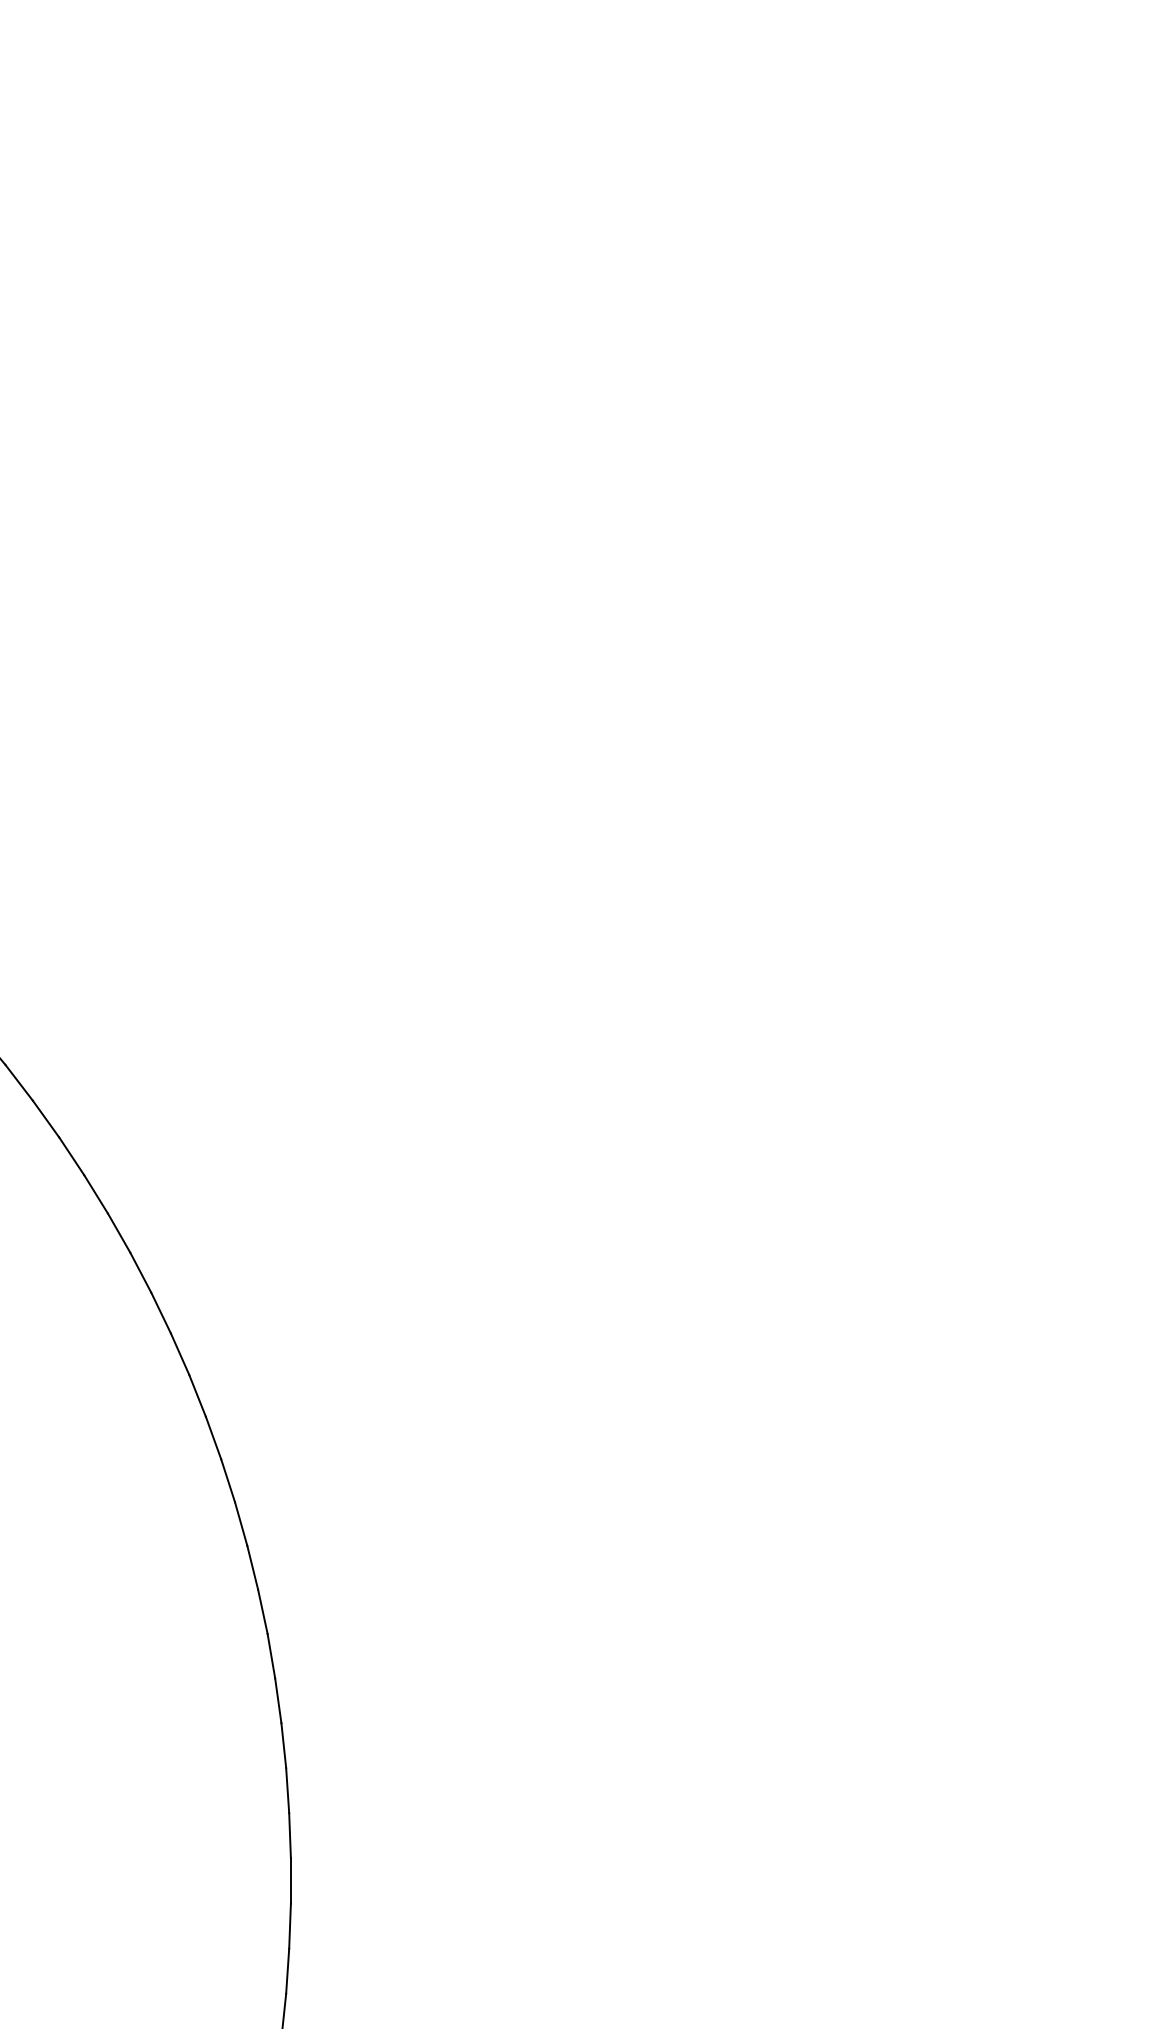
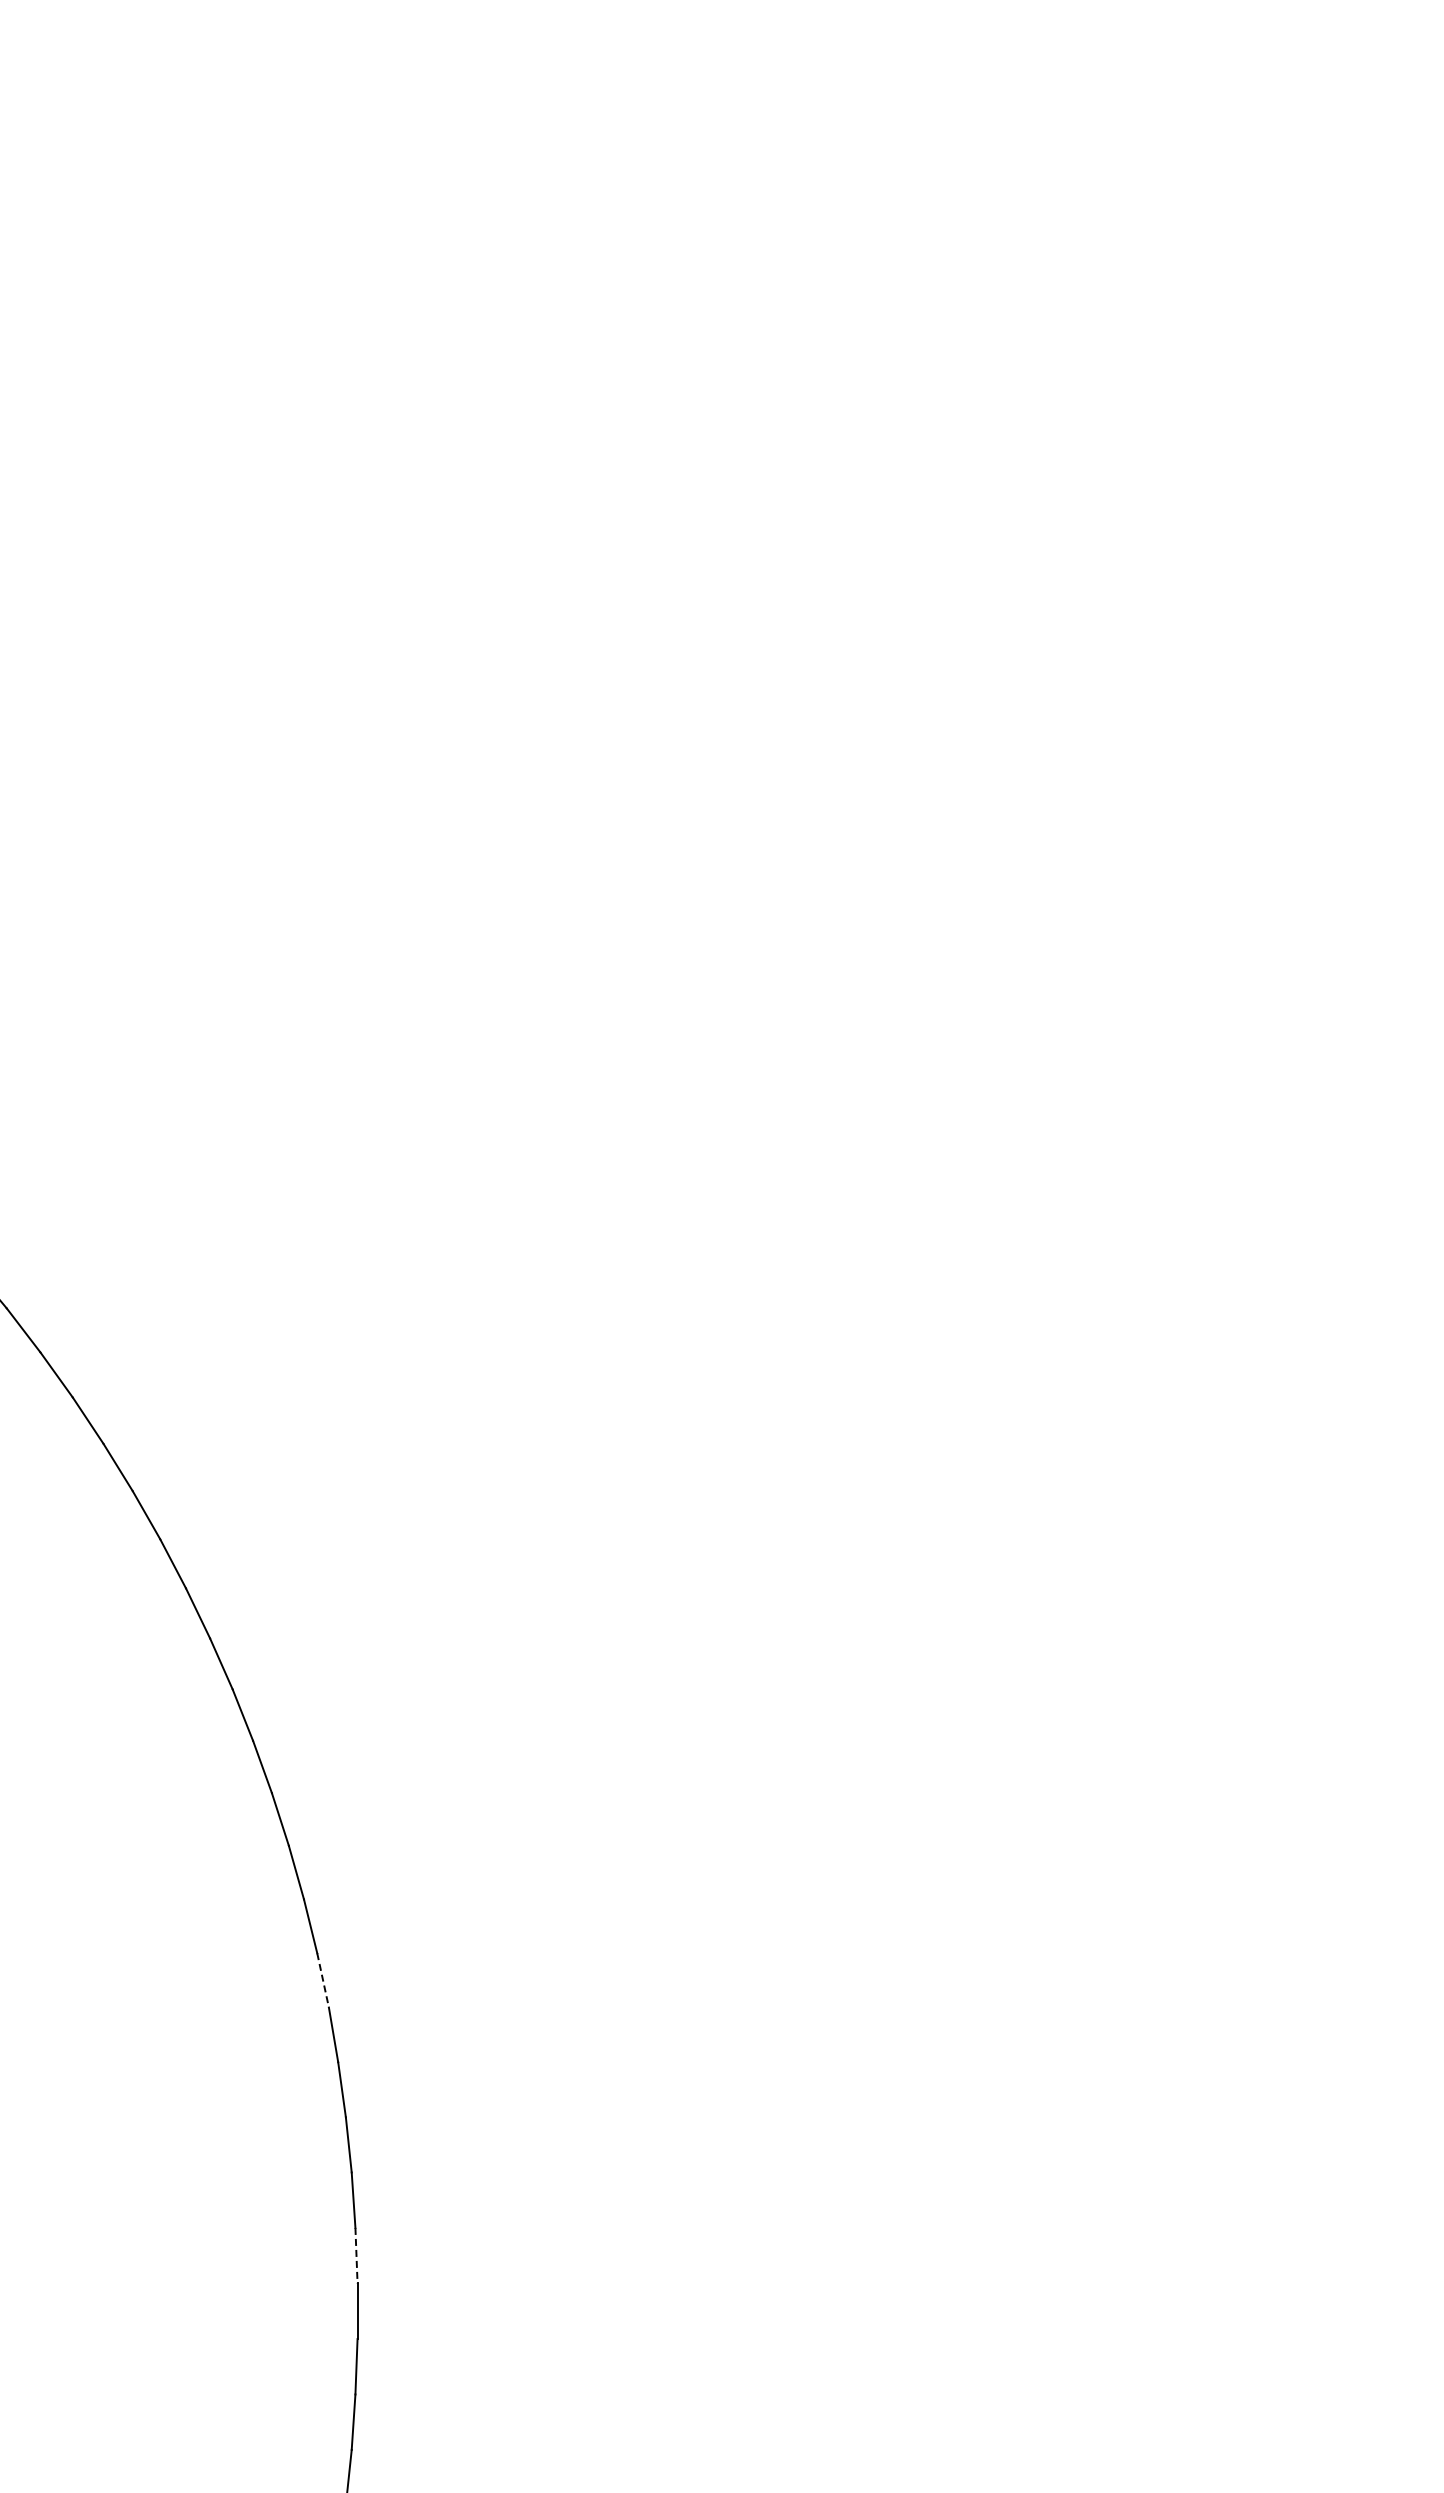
line: (263, 1611) -> (323, 1980), solid -> dashed
line: (290, 1835) -> (356, 2255), solid -> dashed

